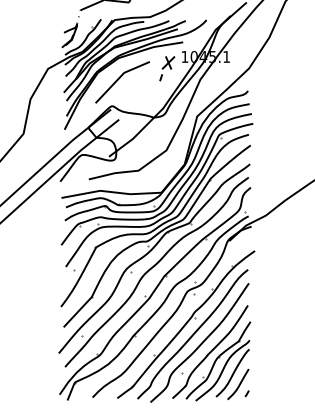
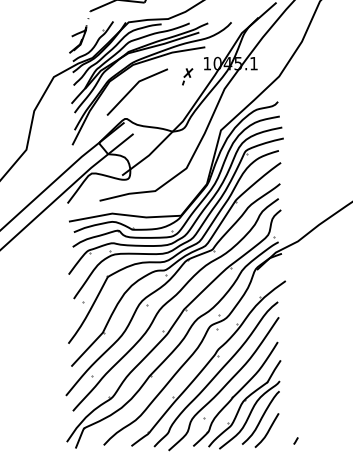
part: (167, 68) -> (187, 76), size x0.6
line: (246, 393) -> (295, 440), moved

